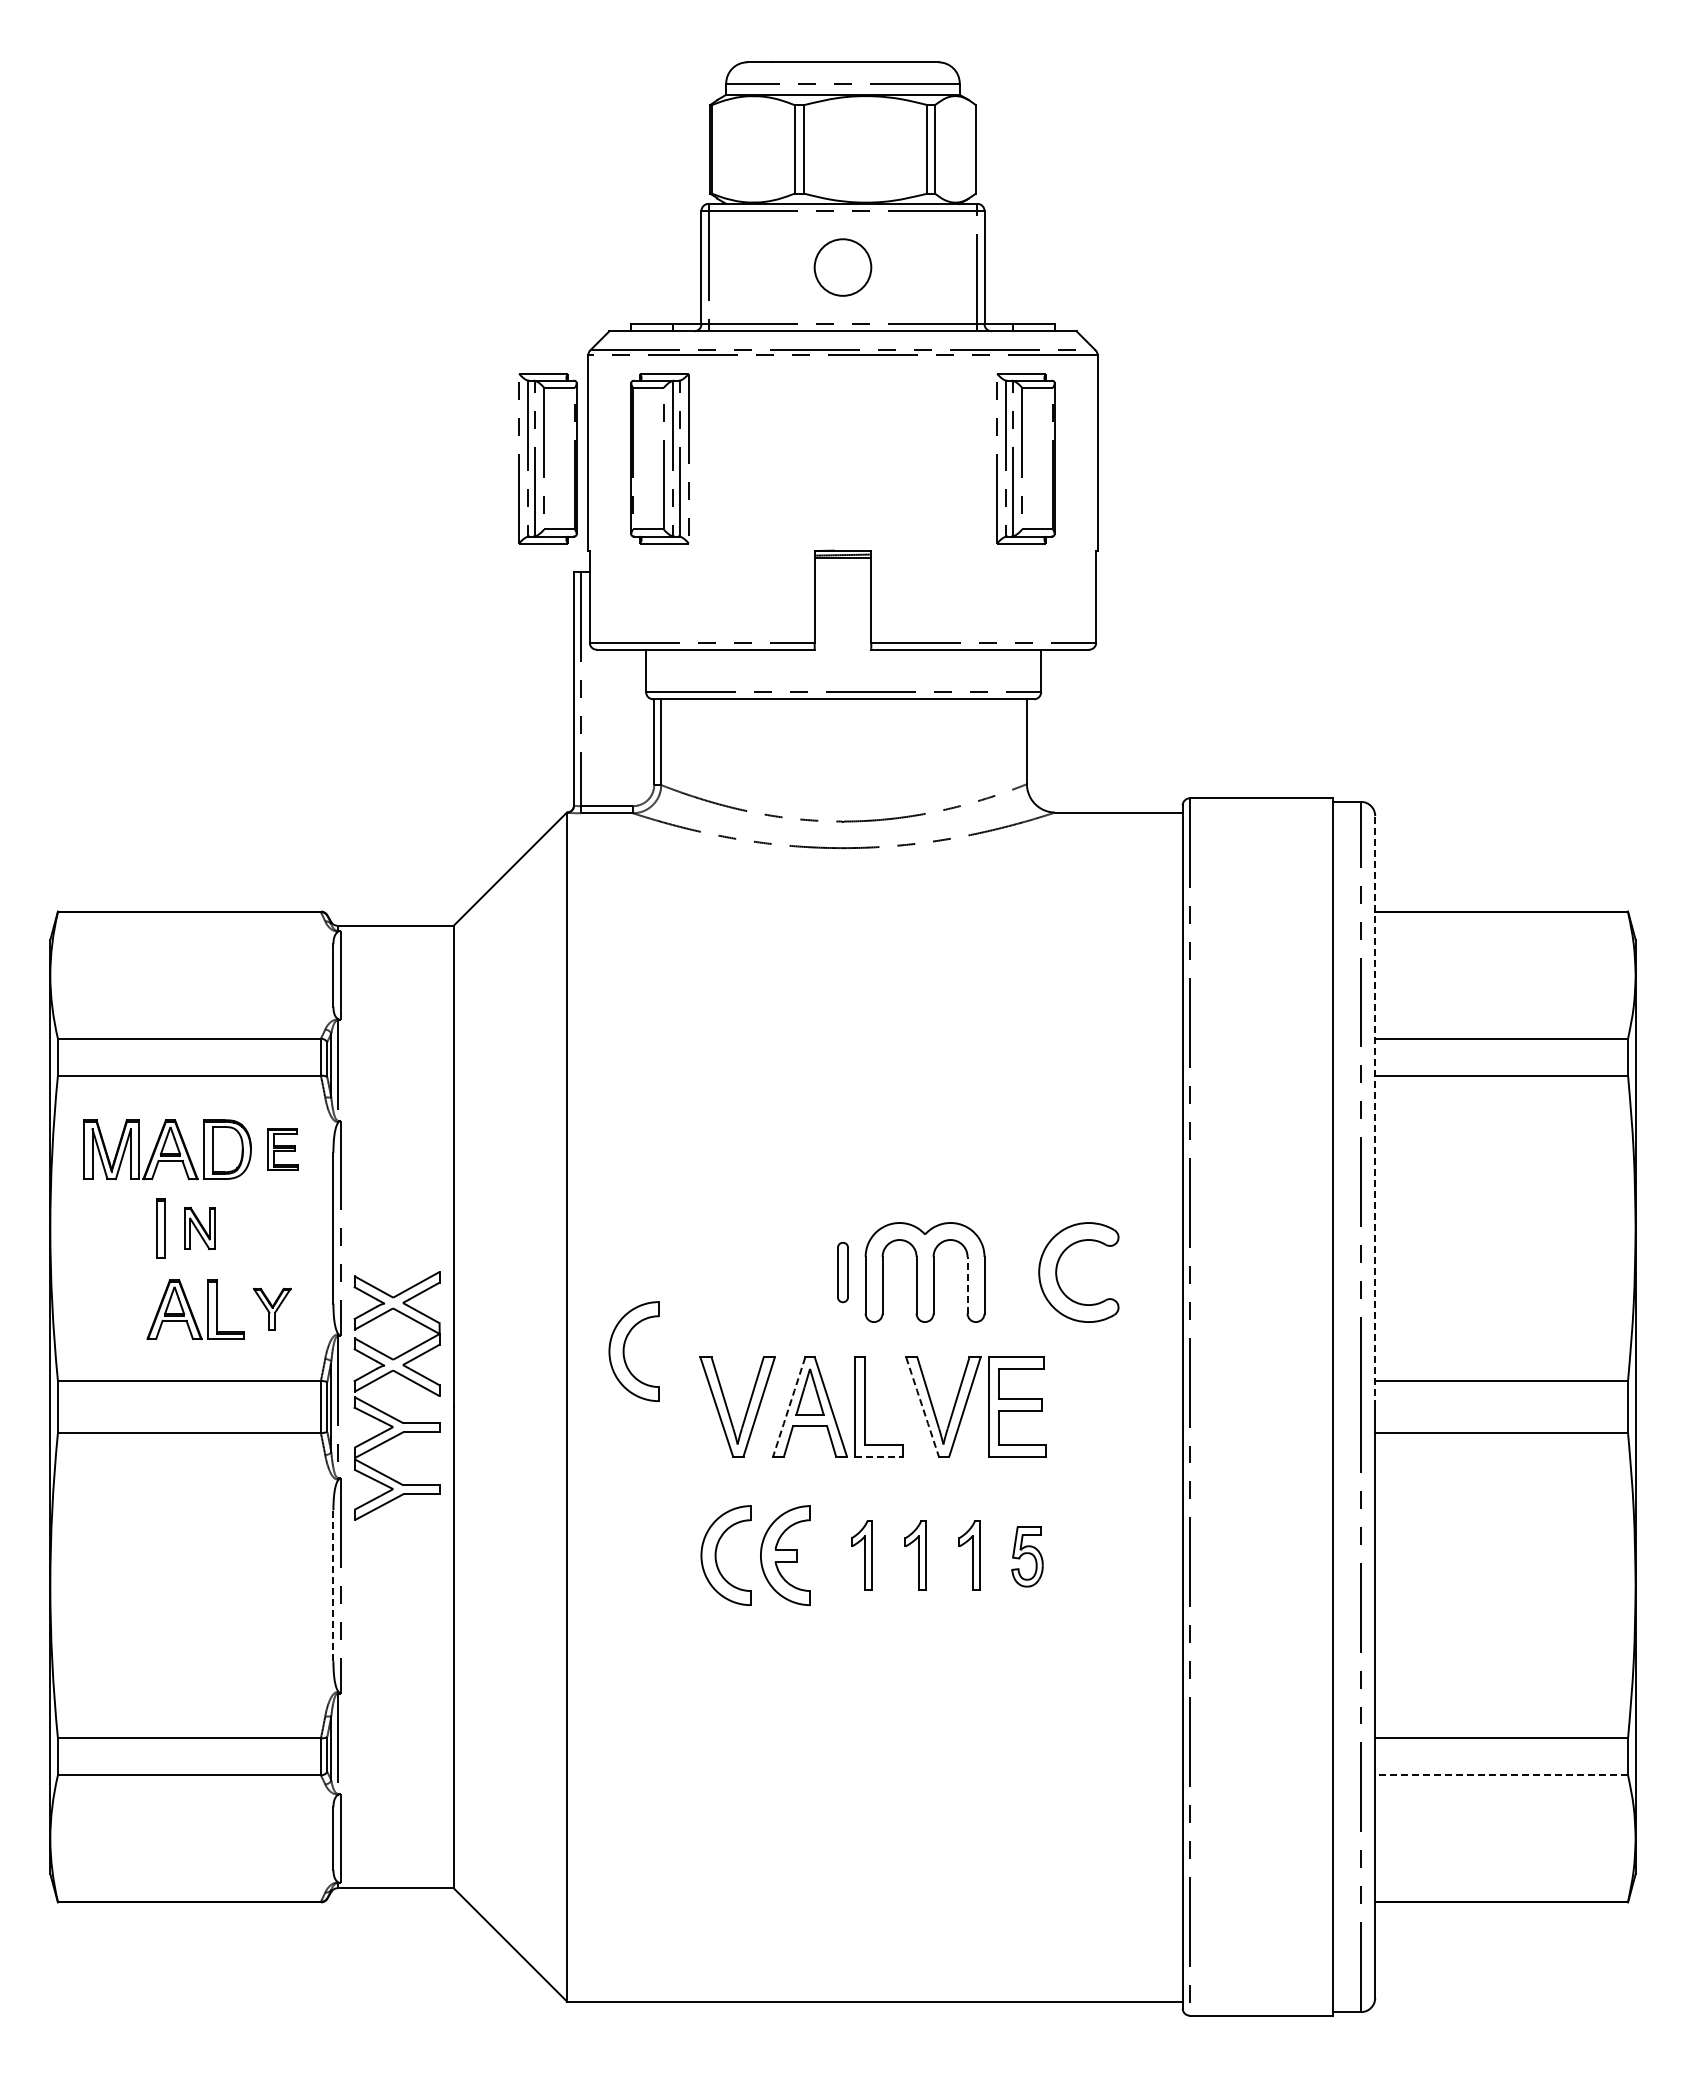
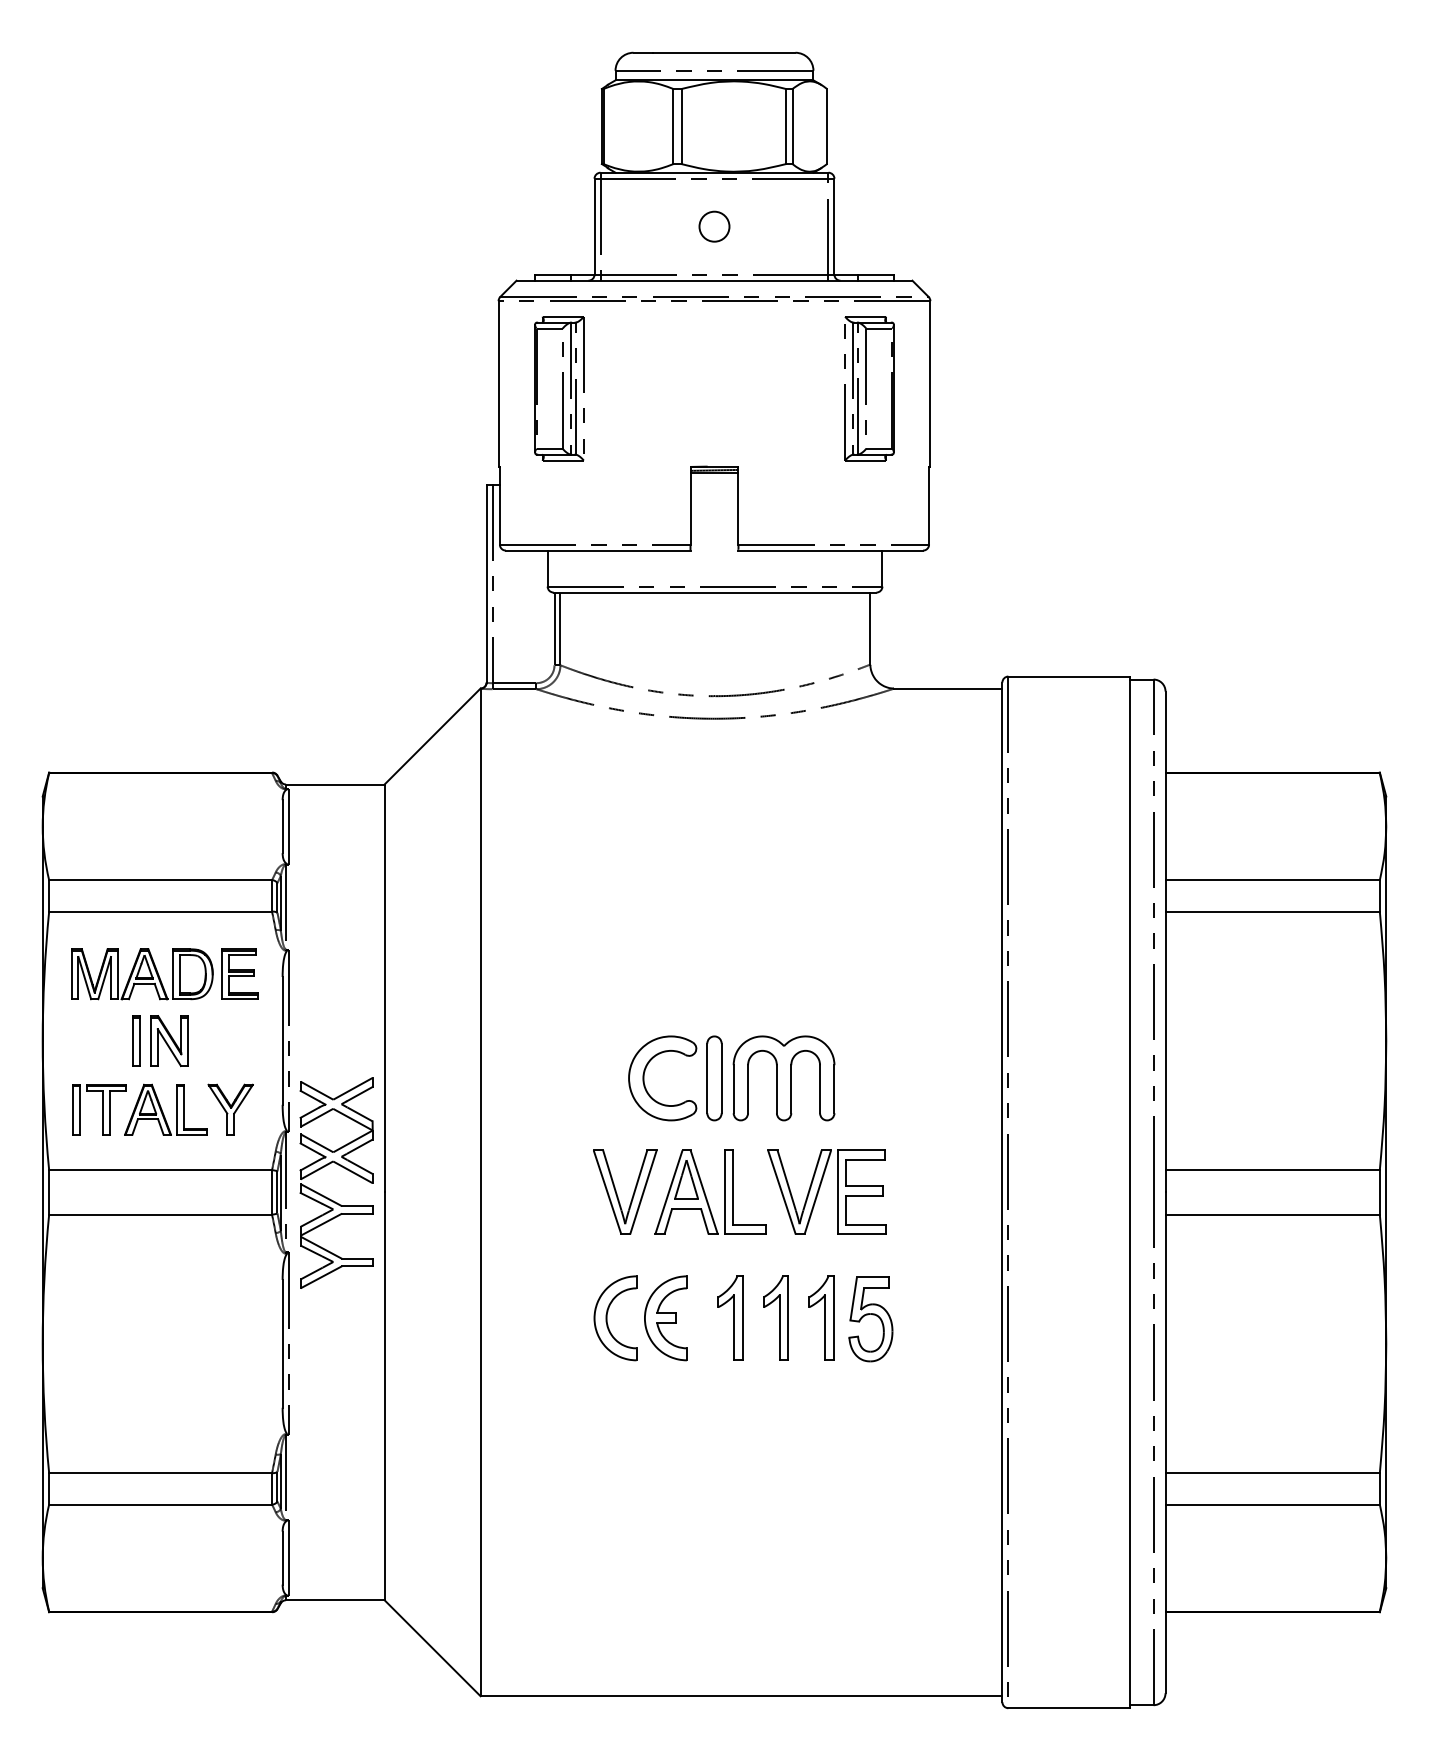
circle: (842, 267) -> (714, 226), size x0.62
part: (547, 458) -> (464, 388), removed
line: (1375, 1111) -> (1165, 941), dashed -> solid
part: (282, 1149) -> (239, 974), size x1.43
part: (199, 1228) -> (169, 1041), size x1.43
part: (842, 1272) -> (714, 1078), size x1.67
part: (1057, 1272) -> (644, 1078), moved
line: (967, 1284) -> (820, 1088), dashed -> solid
part: (116, 1309) -> (98, 1109), added
part: (272, 1309) -> (231, 1109), size x1.43
part: (624, 1351) -> (529, 1145), removed
line: (789, 1407) -> (669, 1192), dashed -> solid
line: (922, 1407) -> (781, 1192), dashed -> solid
line: (879, 1456) -> (745, 1234), dashed -> solid
part: (861, 1555) -> (730, 1318), size x1.43
part: (915, 1555) -> (775, 1318), size x1.43
part: (969, 1555) -> (821, 1318), size x1.43
part: (1027, 1556) -> (870, 1319), size x1.67
line: (333, 1585) -> (282, 1343), dashed -> solid
line: (1501, 1775) -> (1272, 1504), dashed -> solid

